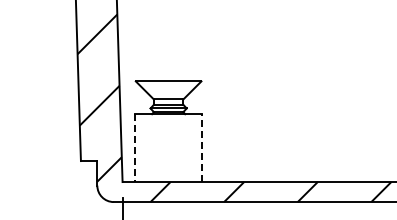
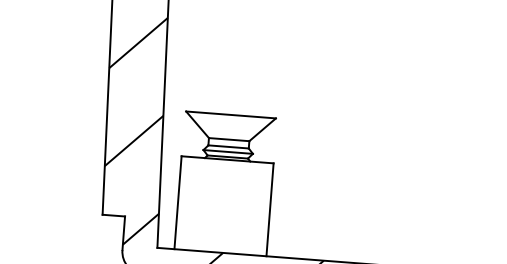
line: (135, 148) -> (178, 203), dashed -> solid
line: (202, 148) -> (270, 210), dashed -> solid

